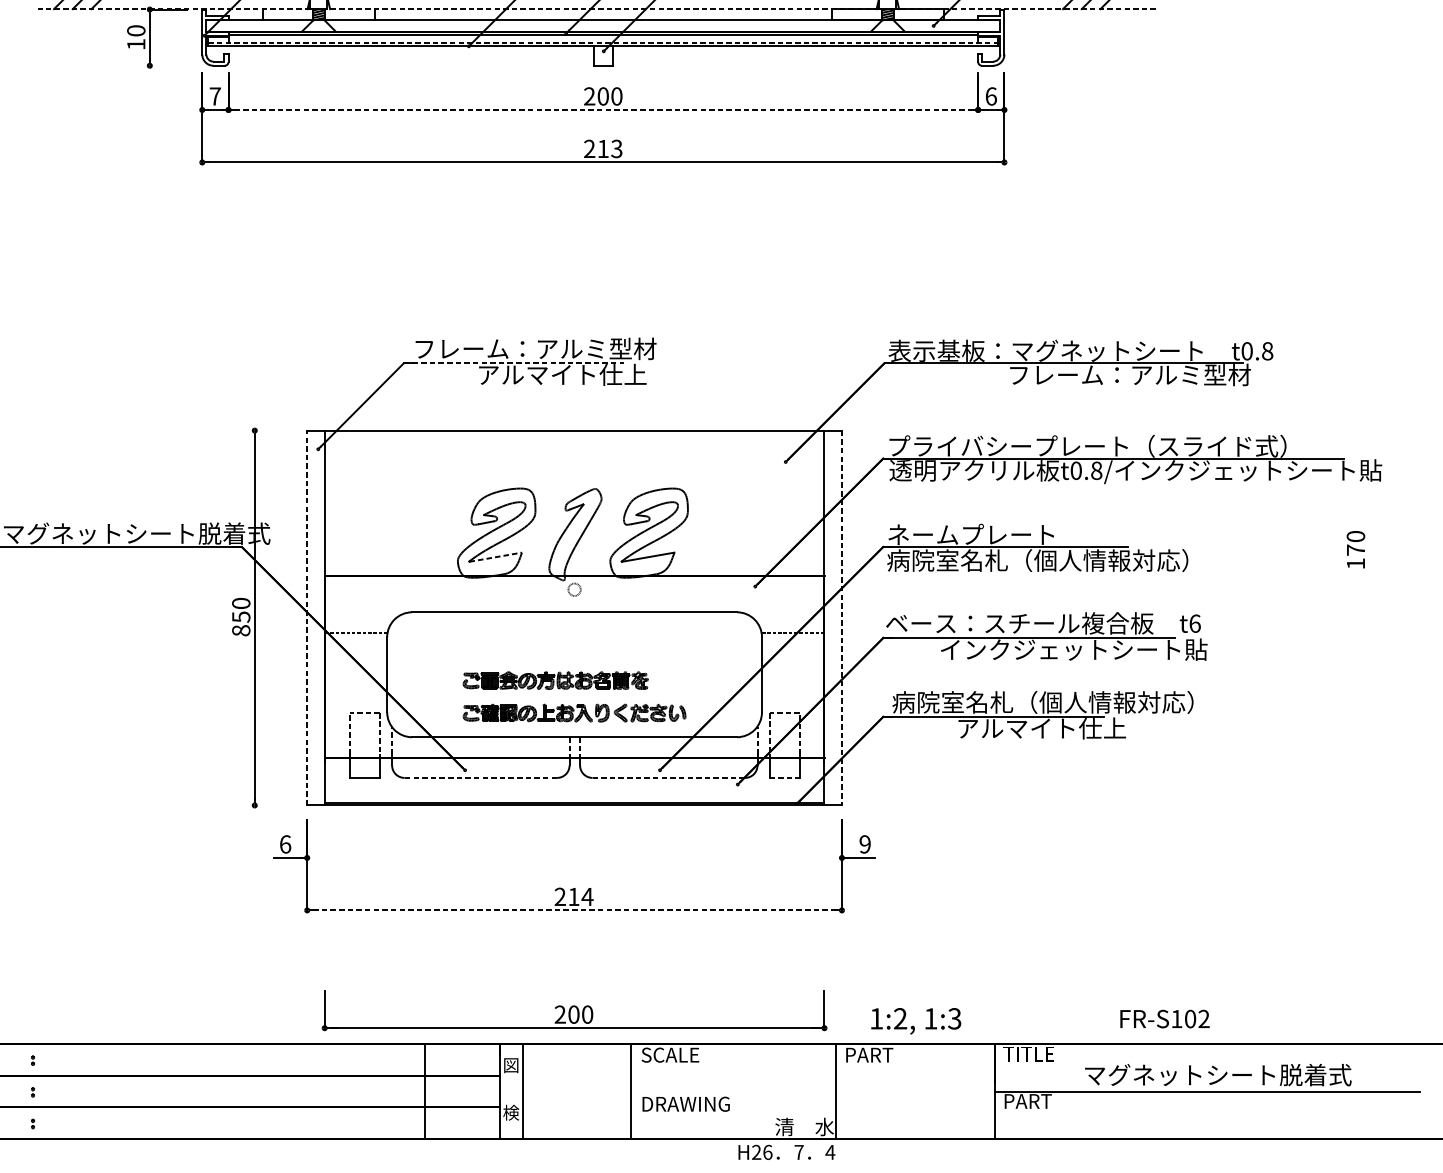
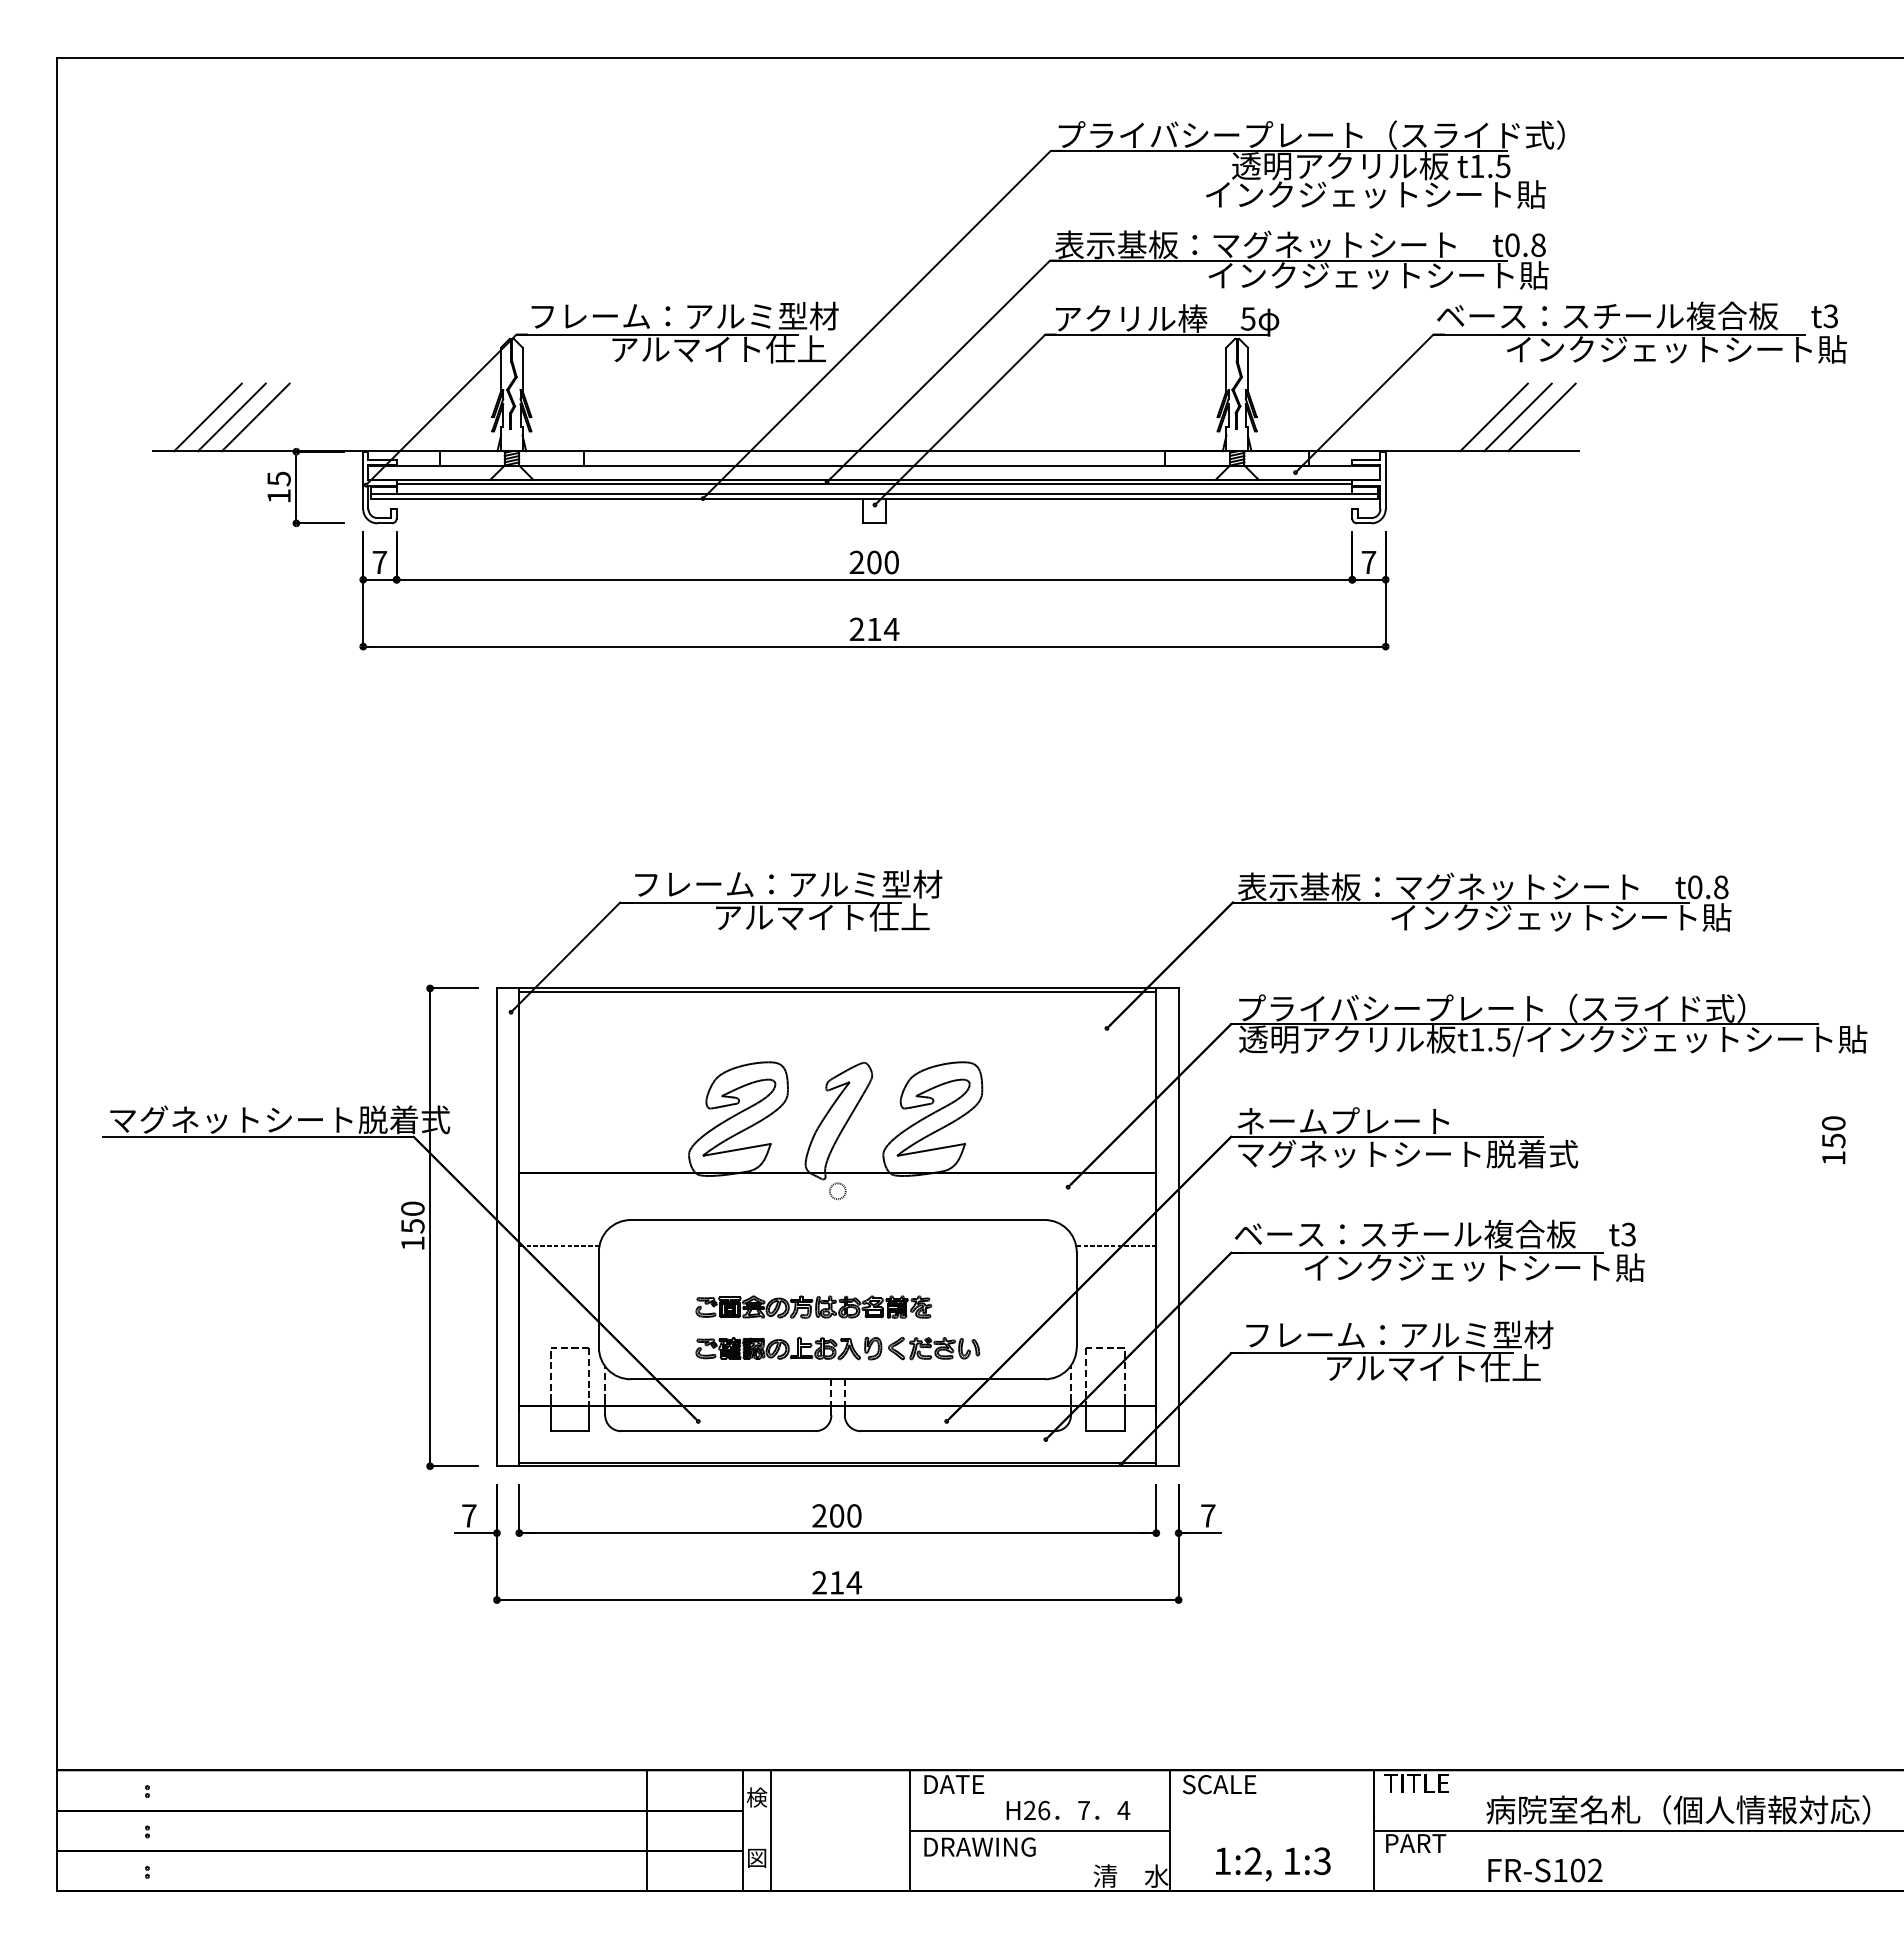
line: (597, 9) -> (866, 451), dashed -> solid
text: (135, 30) -> (278, 478), 10 -> 15
line: (603, 42) -> (874, 493), dashed -> solid
line: (168, 65) -> (320, 523), added
text: (990, 96) -> (1368, 562), 6 -> 7
line: (603, 109) -> (874, 579), dashed -> solid
text: (616, 149) -> (891, 629), 213 -> 214
line: (513, 363) -> (760, 902), dashed -> solid
text: (1142, 374) -> (1561, 917), フレーム：アルミ型材 -> インクジェットシート貼
line: (273, 430) -> (453, 988), added
line: (574, 433) -> (837, 991), added
text: (1086, 470) -> (1490, 1039), t0.8/ -> t1.5/
text: (1355, 549) -> (1833, 1140), 170 -> 150
line: (495, 556) -> (737, 1149), dashed -> solid
text: (1037, 560) -> (1428, 1153), 病院室名札（個人情報対応） -> マグネットシート脱着式
line: (306, 618) -> (496, 1227), dashed -> solid
line: (841, 618) -> (1178, 1227), dashed -> solid
text: (1194, 623) -> (1628, 1234), t6 -> t3
text: (240, 630) -> (412, 1243), 850 -> 150
text: (1042, 702) -> (1434, 1334), 病院室名札（個人情報対応） -> フレーム：アルミ型材
line: (480, 778) -> (717, 1431), dashed -> solid
line: (669, 778) -> (958, 1431), dashed -> solid
line: (784, 778) -> (1105, 1431), dashed -> solid
line: (273, 805) -> (453, 1466), added
text: (285, 844) -> (469, 1515), 6 -> 7
text: (865, 844) -> (1208, 1515), 9 -> 7
line: (575, 910) -> (838, 1600), dashed -> solid
part: (574, 1010) -> (837, 1510), moved
text: (1165, 1019) -> (1545, 1870), moved
text: (916, 1021) -> (1273, 1864), moved
text: (670, 1055) -> (959, 1784), SCALE -> DATE
text: (874, 1055) -> (1219, 1784), PART -> SCALE
text: (511, 1065) -> (757, 1797), 図 -> 検
text: (1234, 1074) -> (1678, 1809), マグネットシート脱着式 -> 病院室名札（個人情報対応）
line: (732, 1091) -> (1039, 1830), added
text: (510, 1112) -> (756, 1857), 検 -> 図
text: (786, 1152) -> (1068, 1810), moved

